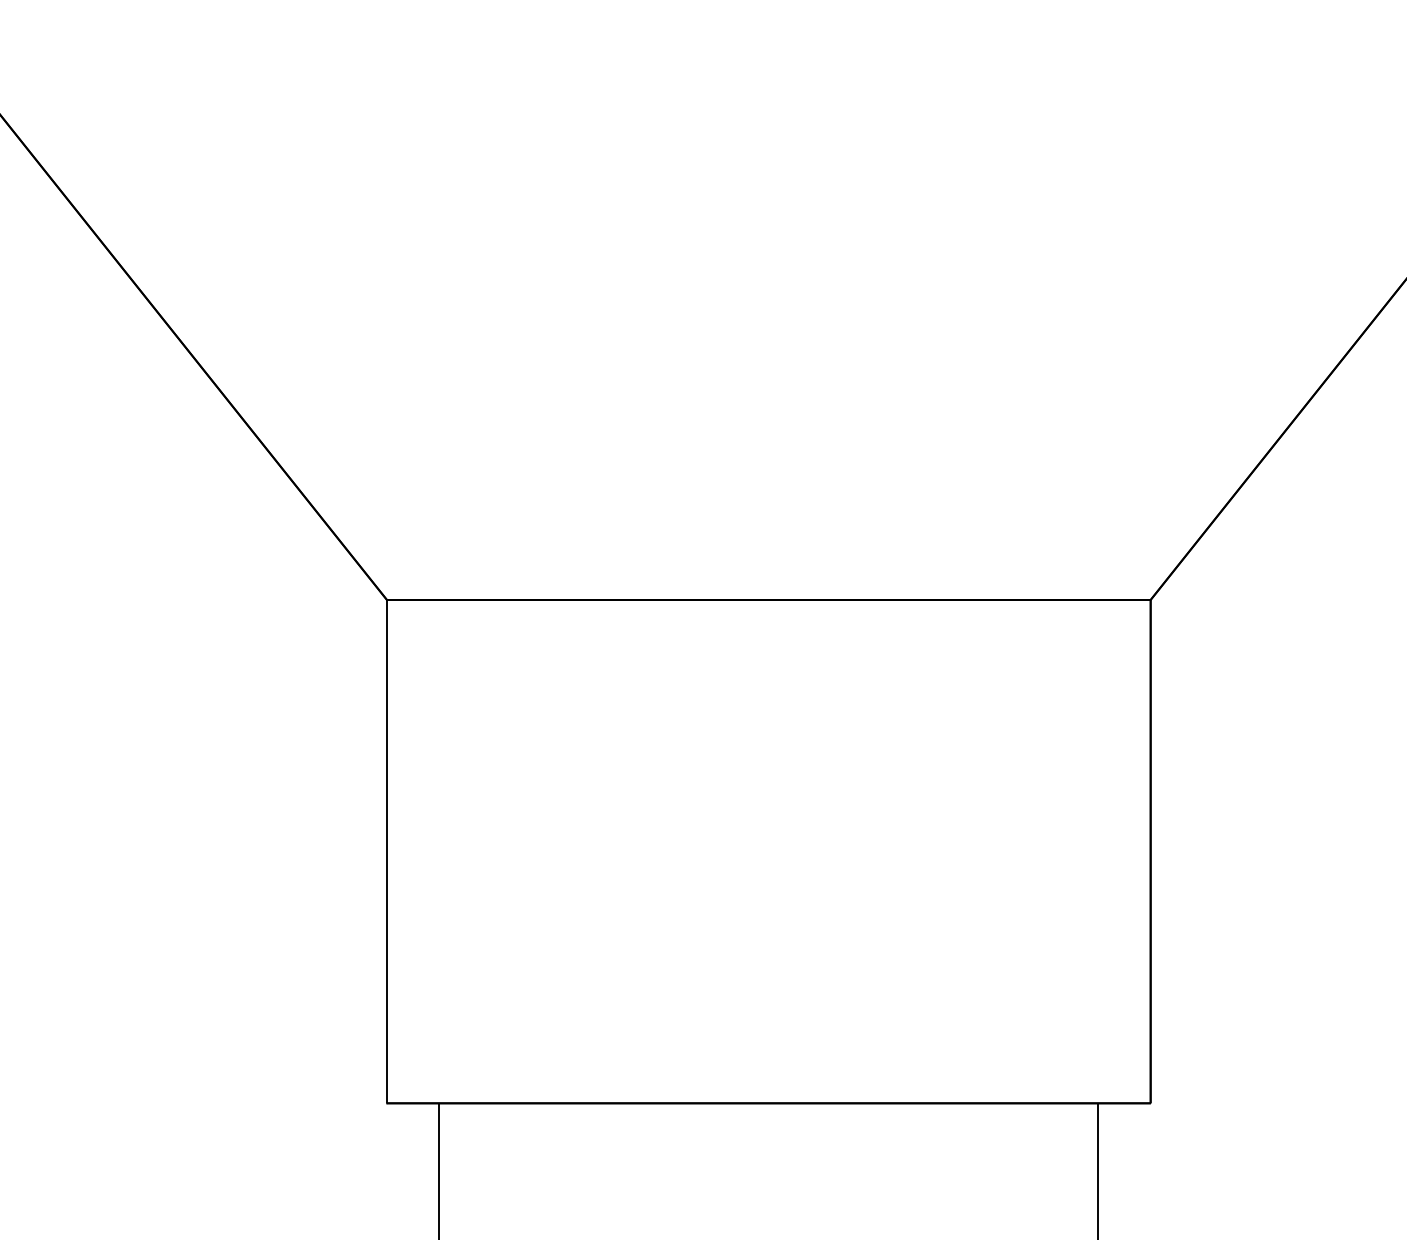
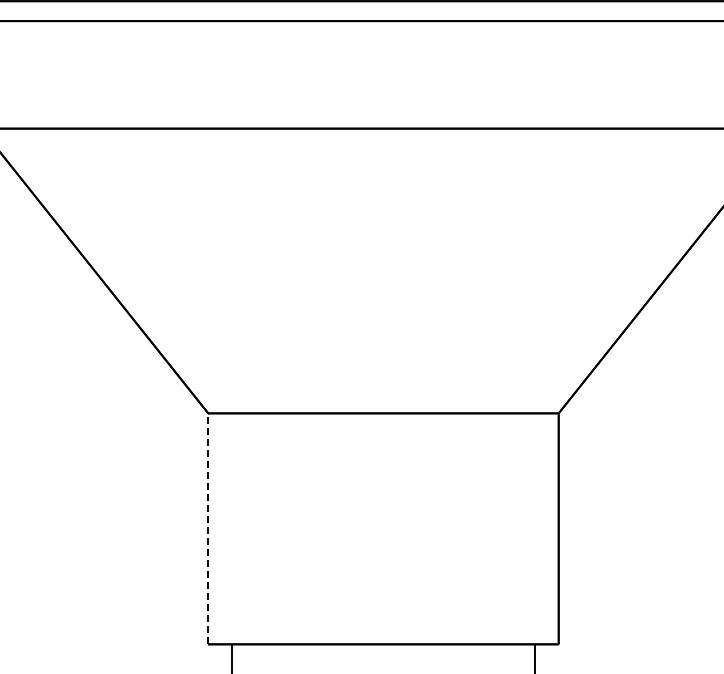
line: (387, 850) -> (208, 528), solid -> dashed

